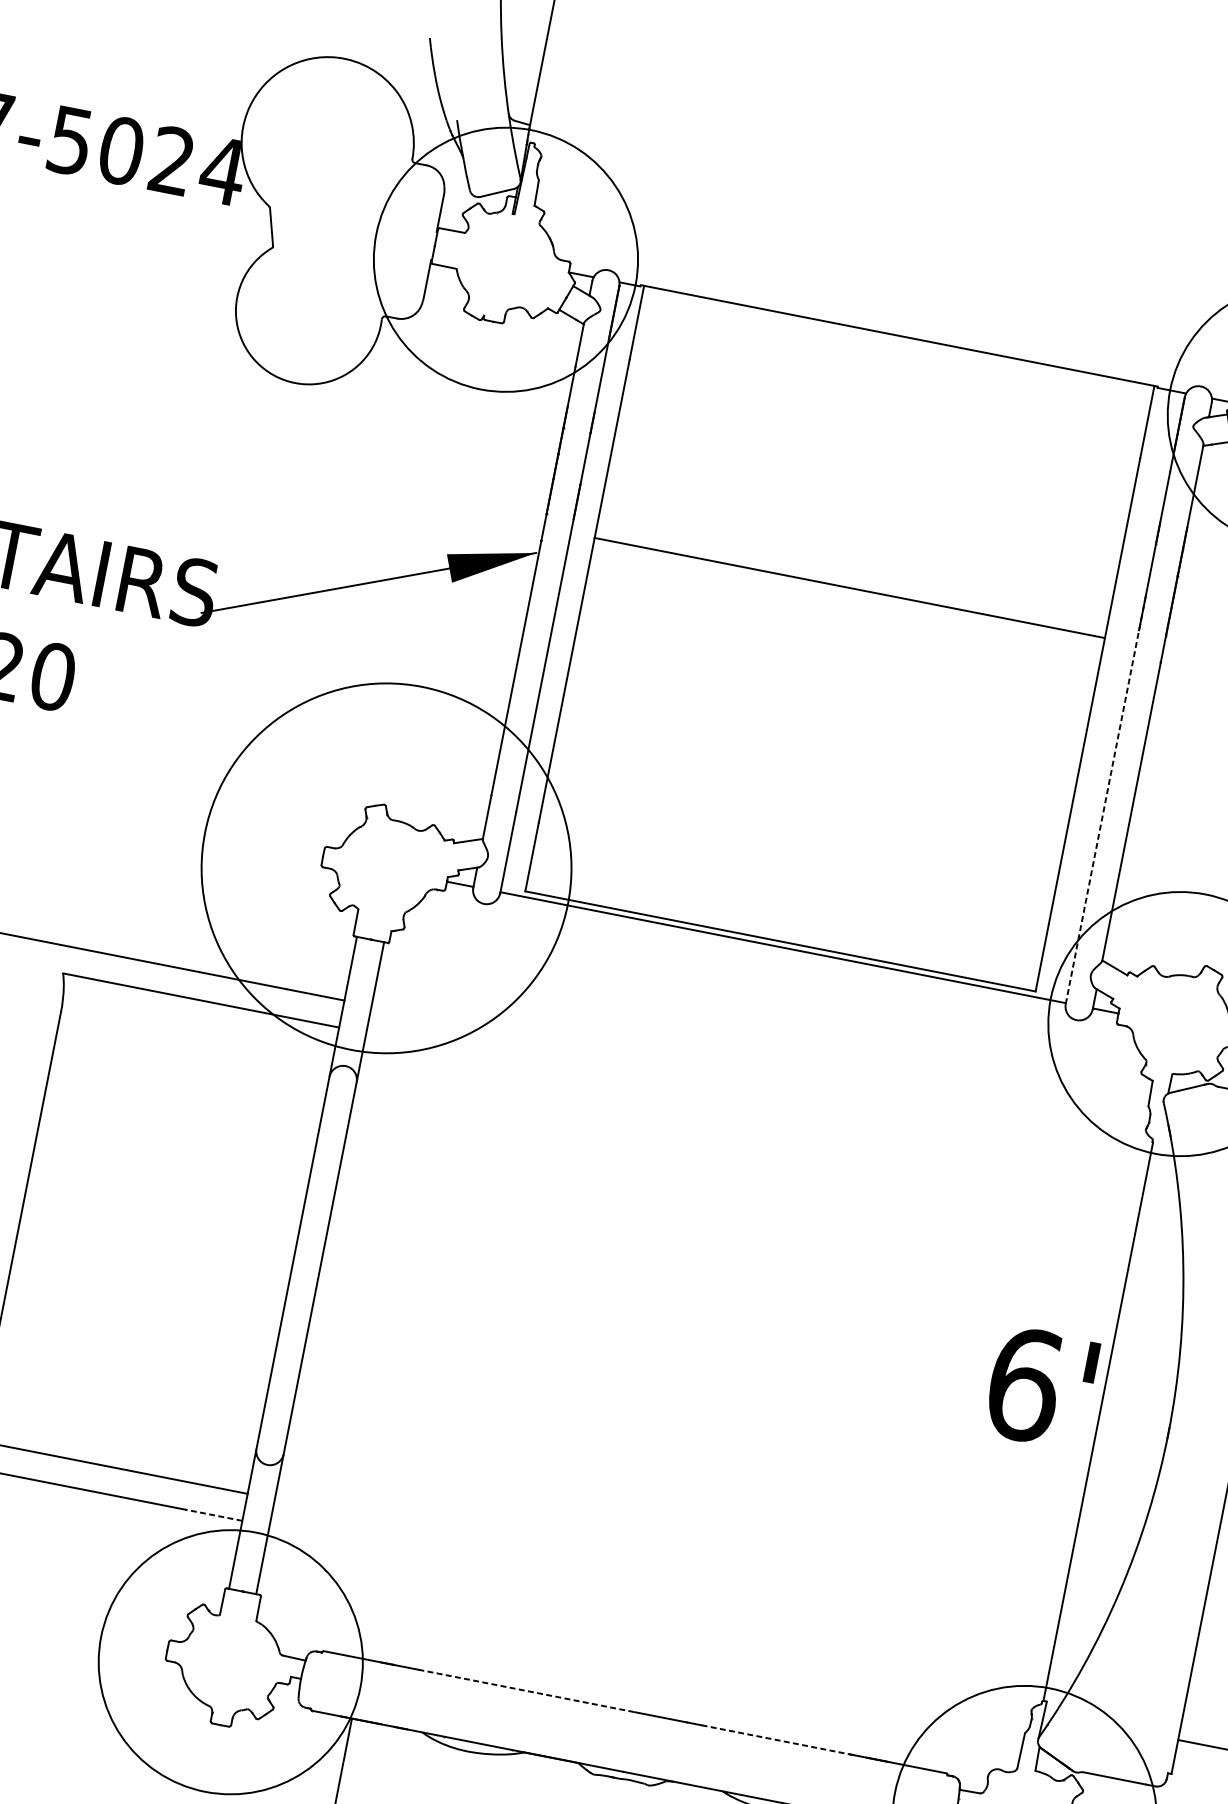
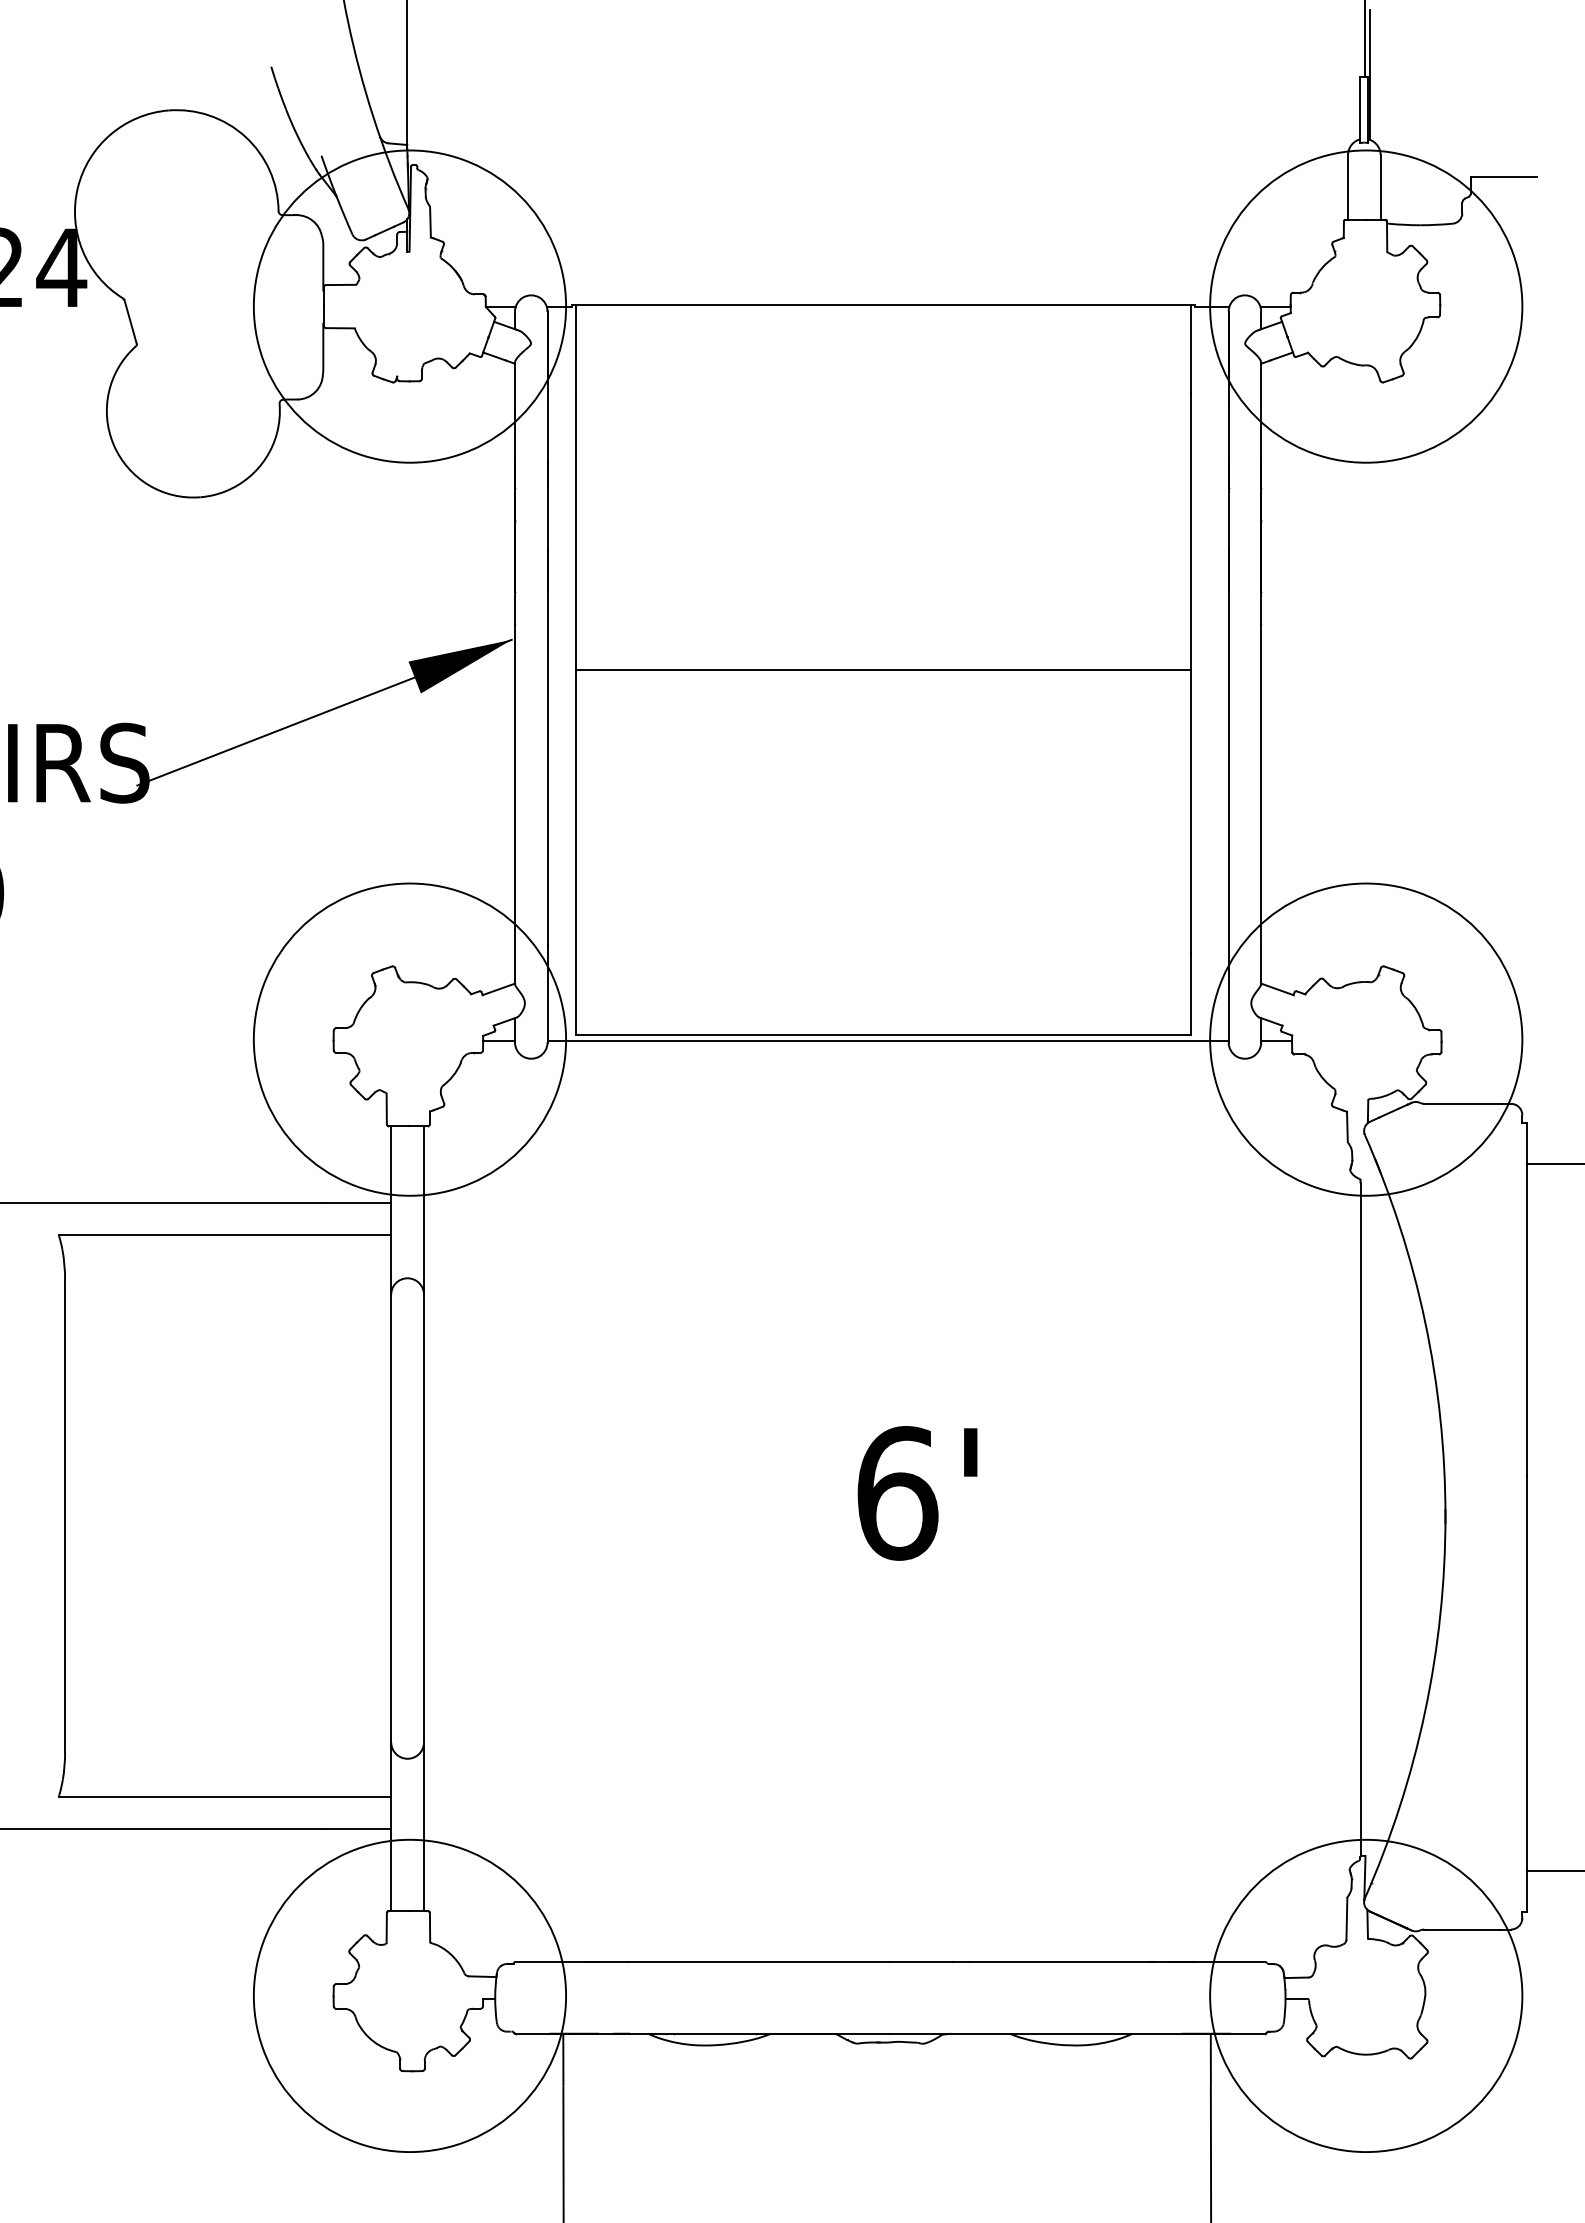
line: (849, 588) -> (883, 670), moved
line: (1105, 799) -> (1228, 796), dashed -> solid
circle: (386, 868) -> (409, 1039), size x0.71
text: (1041, 1388) -> (917, 1493), moved
line: (213, 1515) -> (356, 1829), dashed -> solid
line: (526, 1690) -> (759, 1961), dashed -> solid
line: (778, 1739) -> (1062, 1961), dashed -> solid

